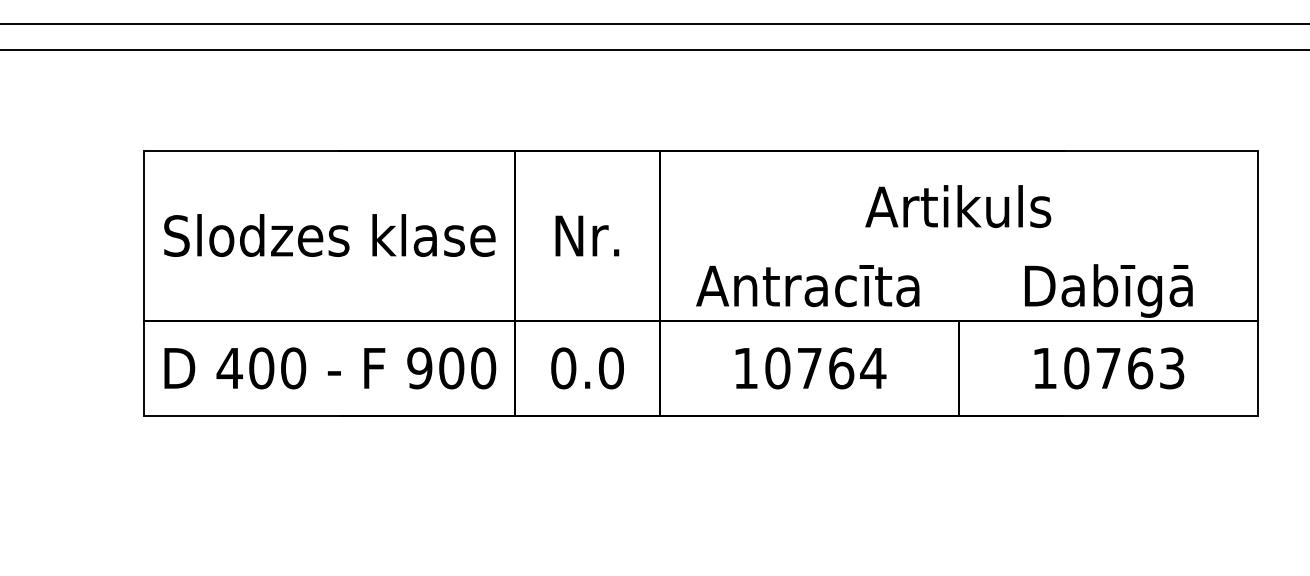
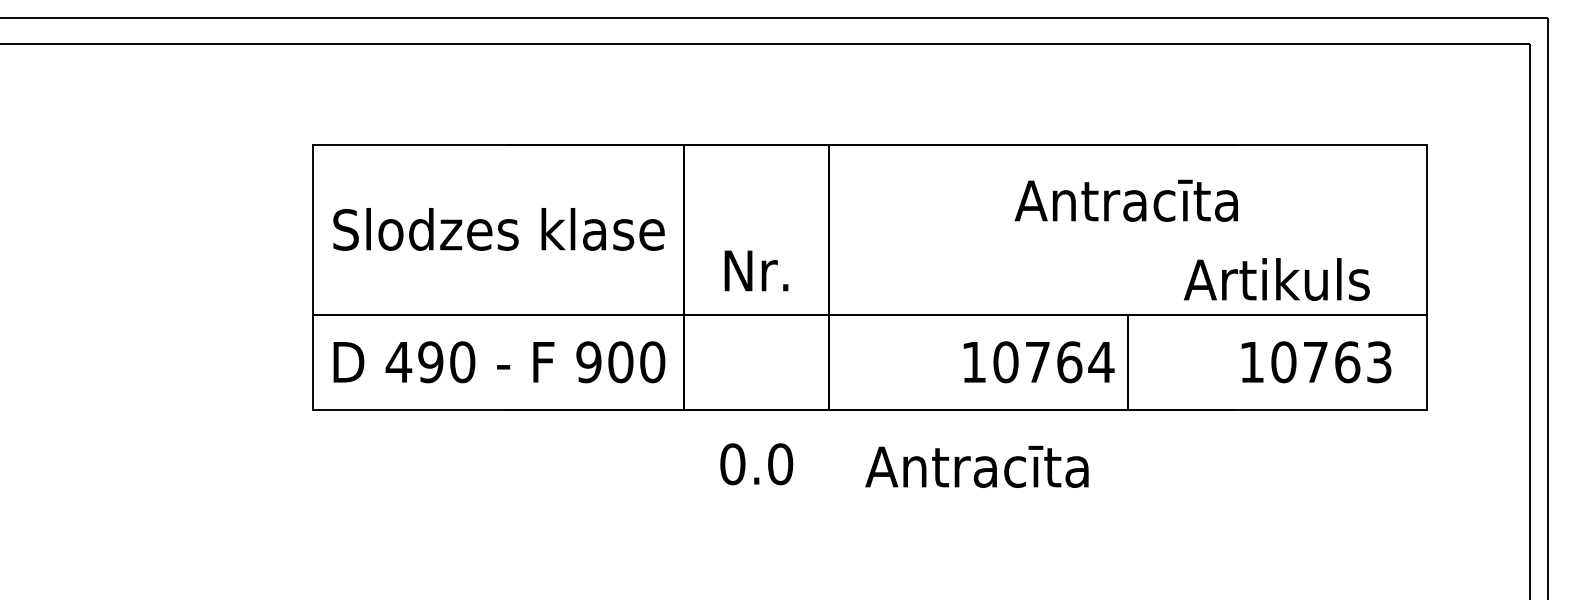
text: (956, 206) -> (1125, 200), Artikuls -> Antracīta
text: (587, 235) -> (756, 270), moved
text: (807, 285) -> (976, 466), moved
text: (1107, 290) -> (1276, 284), Dabīgā -> Artikuls
text: (261, 368) -> (430, 362), 400 -> 490
text: (587, 368) -> (756, 464), moved
text: (810, 368) -> (1038, 362), moved
text: (1109, 368) -> (1316, 362), moved

